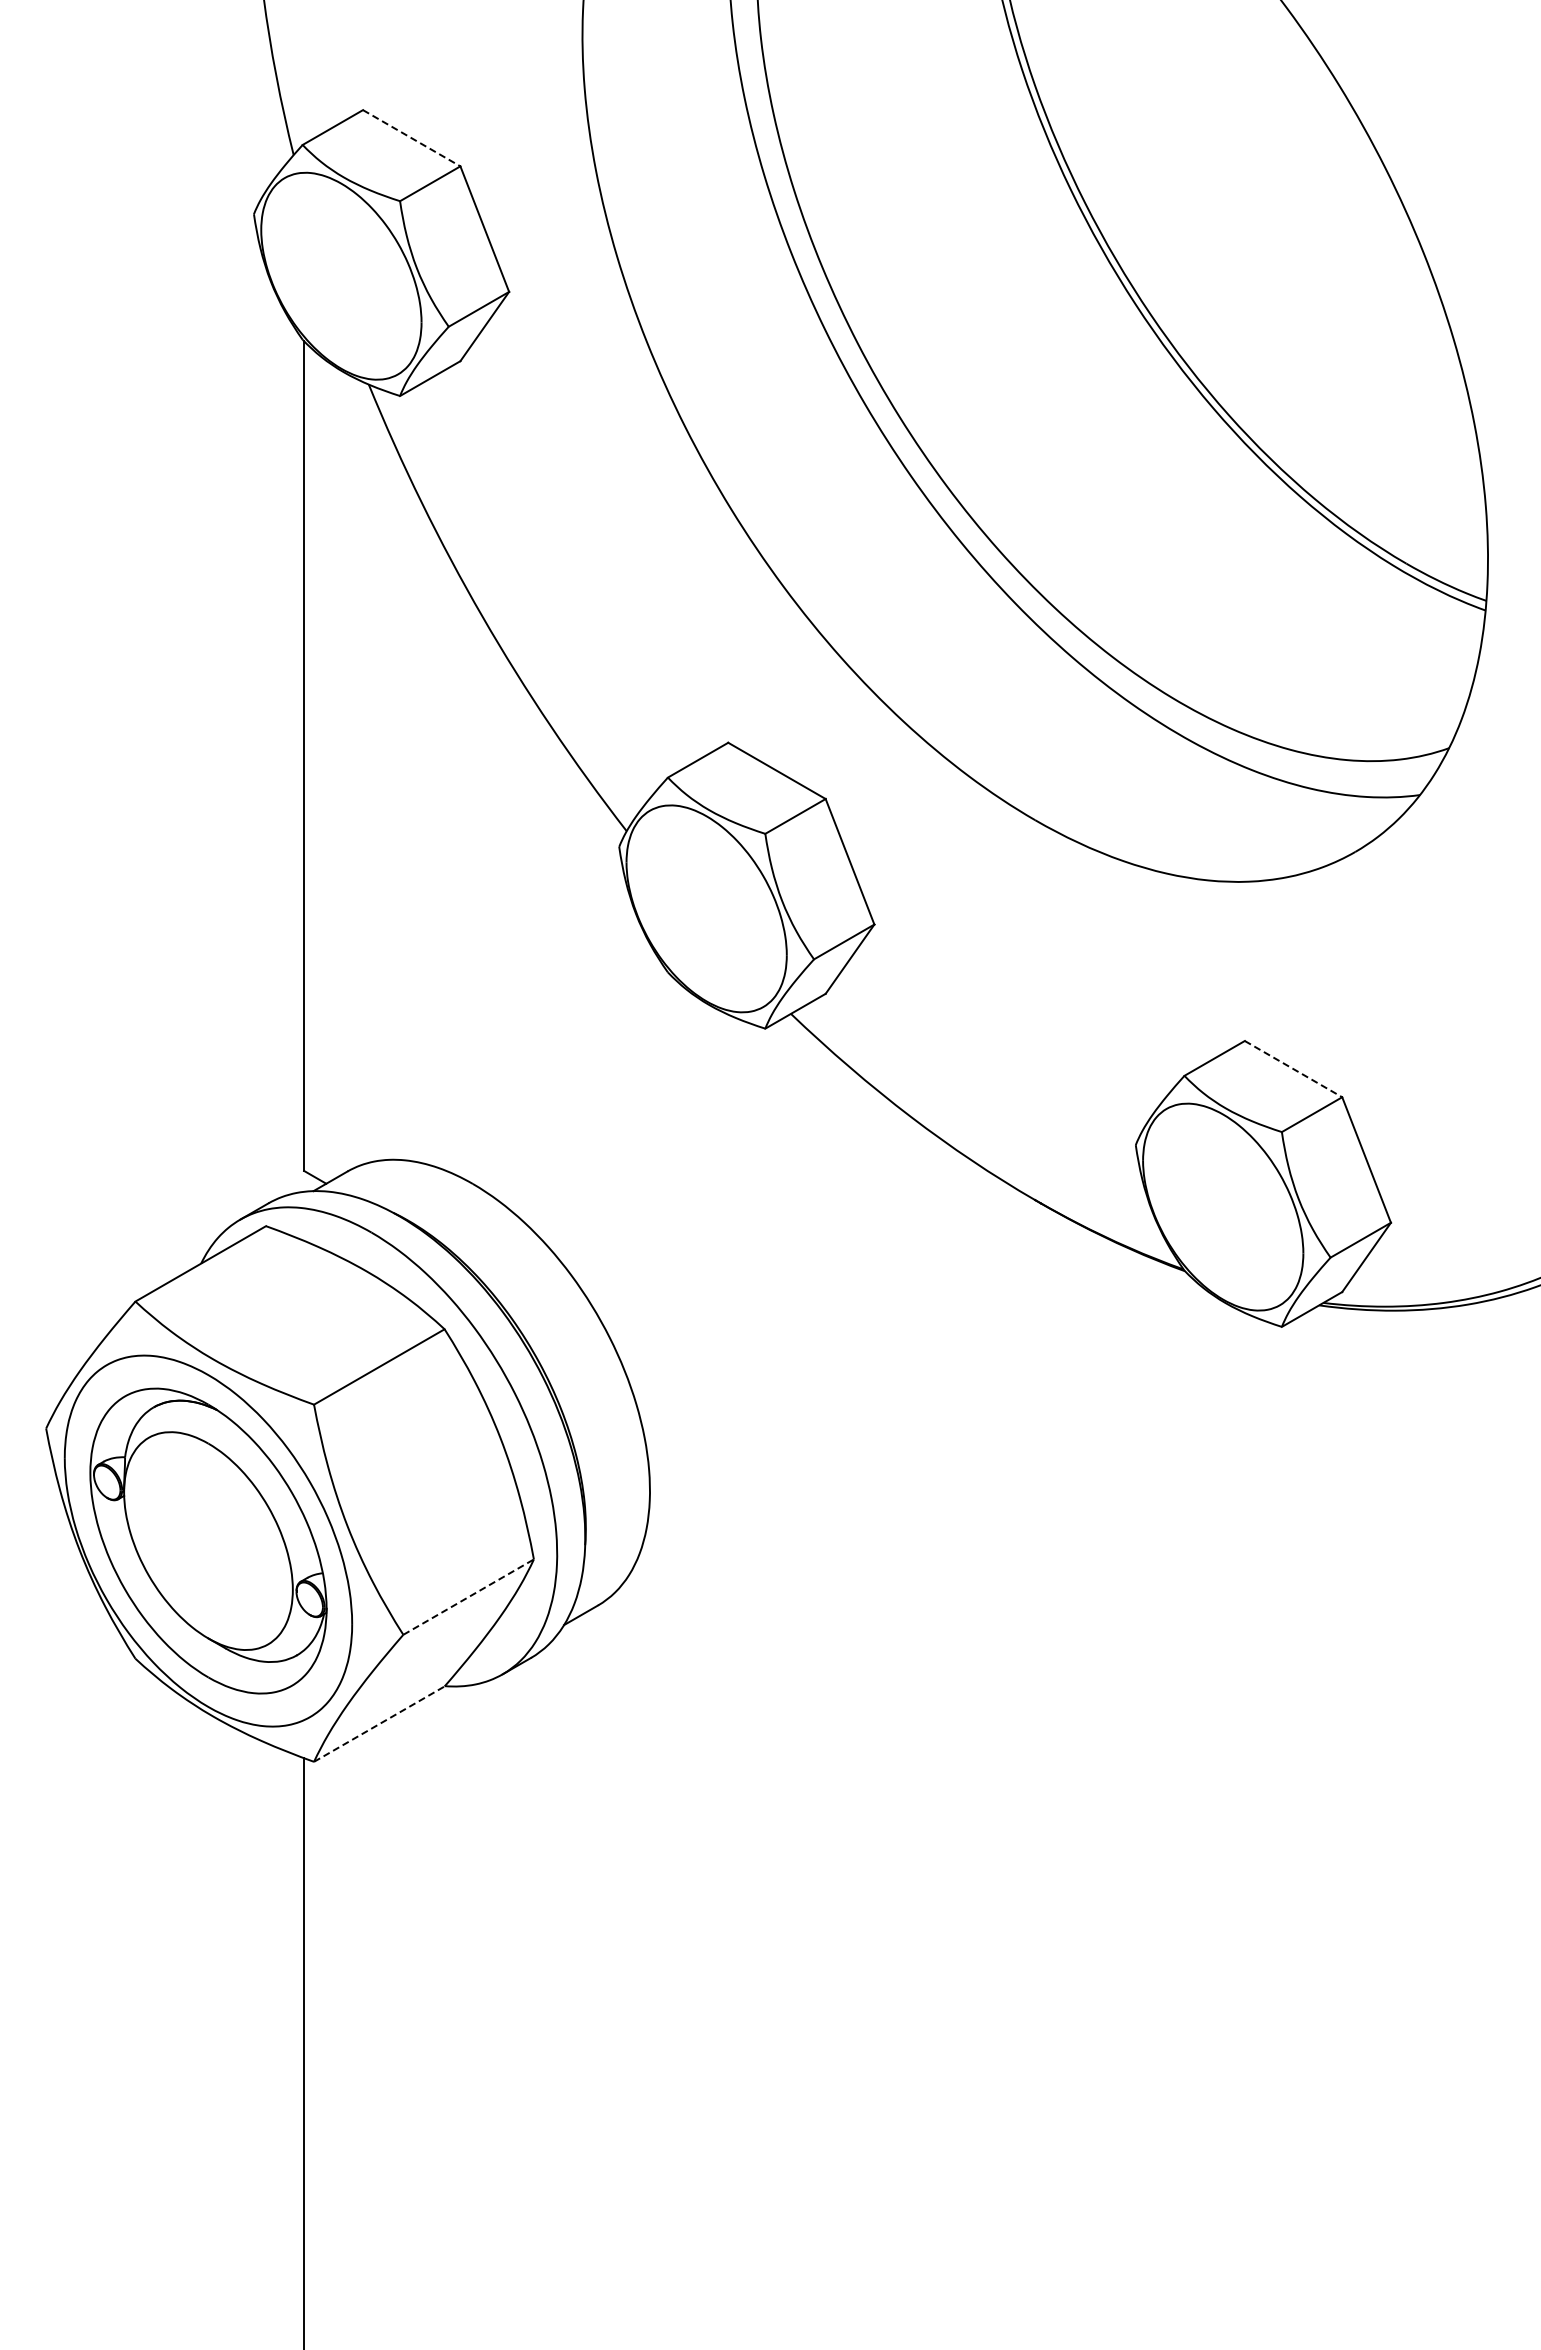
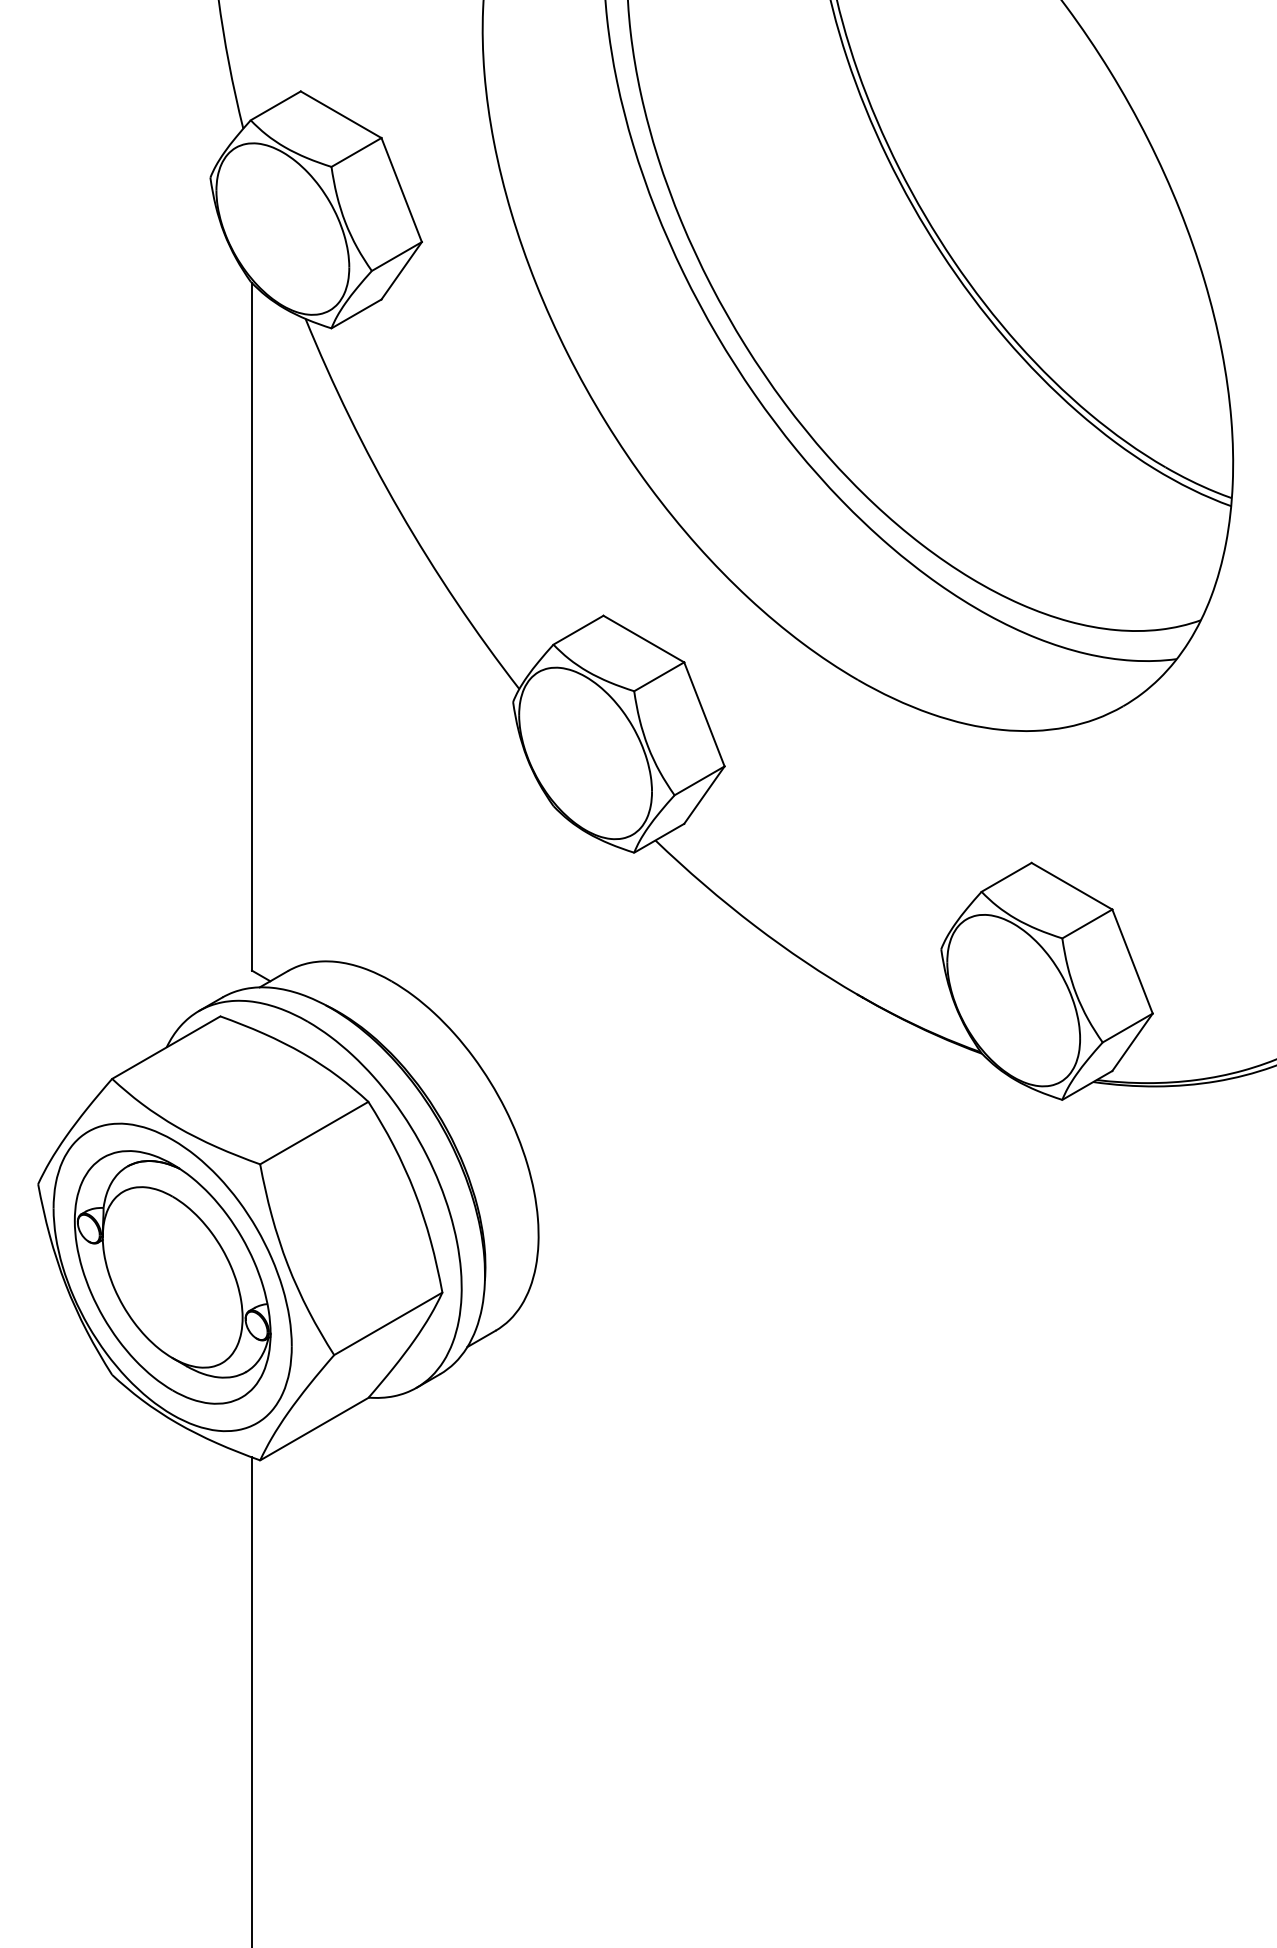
line: (412, 138) -> (341, 114), dashed -> solid
line: (1293, 1069) -> (1071, 886), dashed -> solid
line: (469, 1596) -> (389, 1323), dashed -> solid
line: (379, 1723) -> (314, 1428), dashed -> solid

